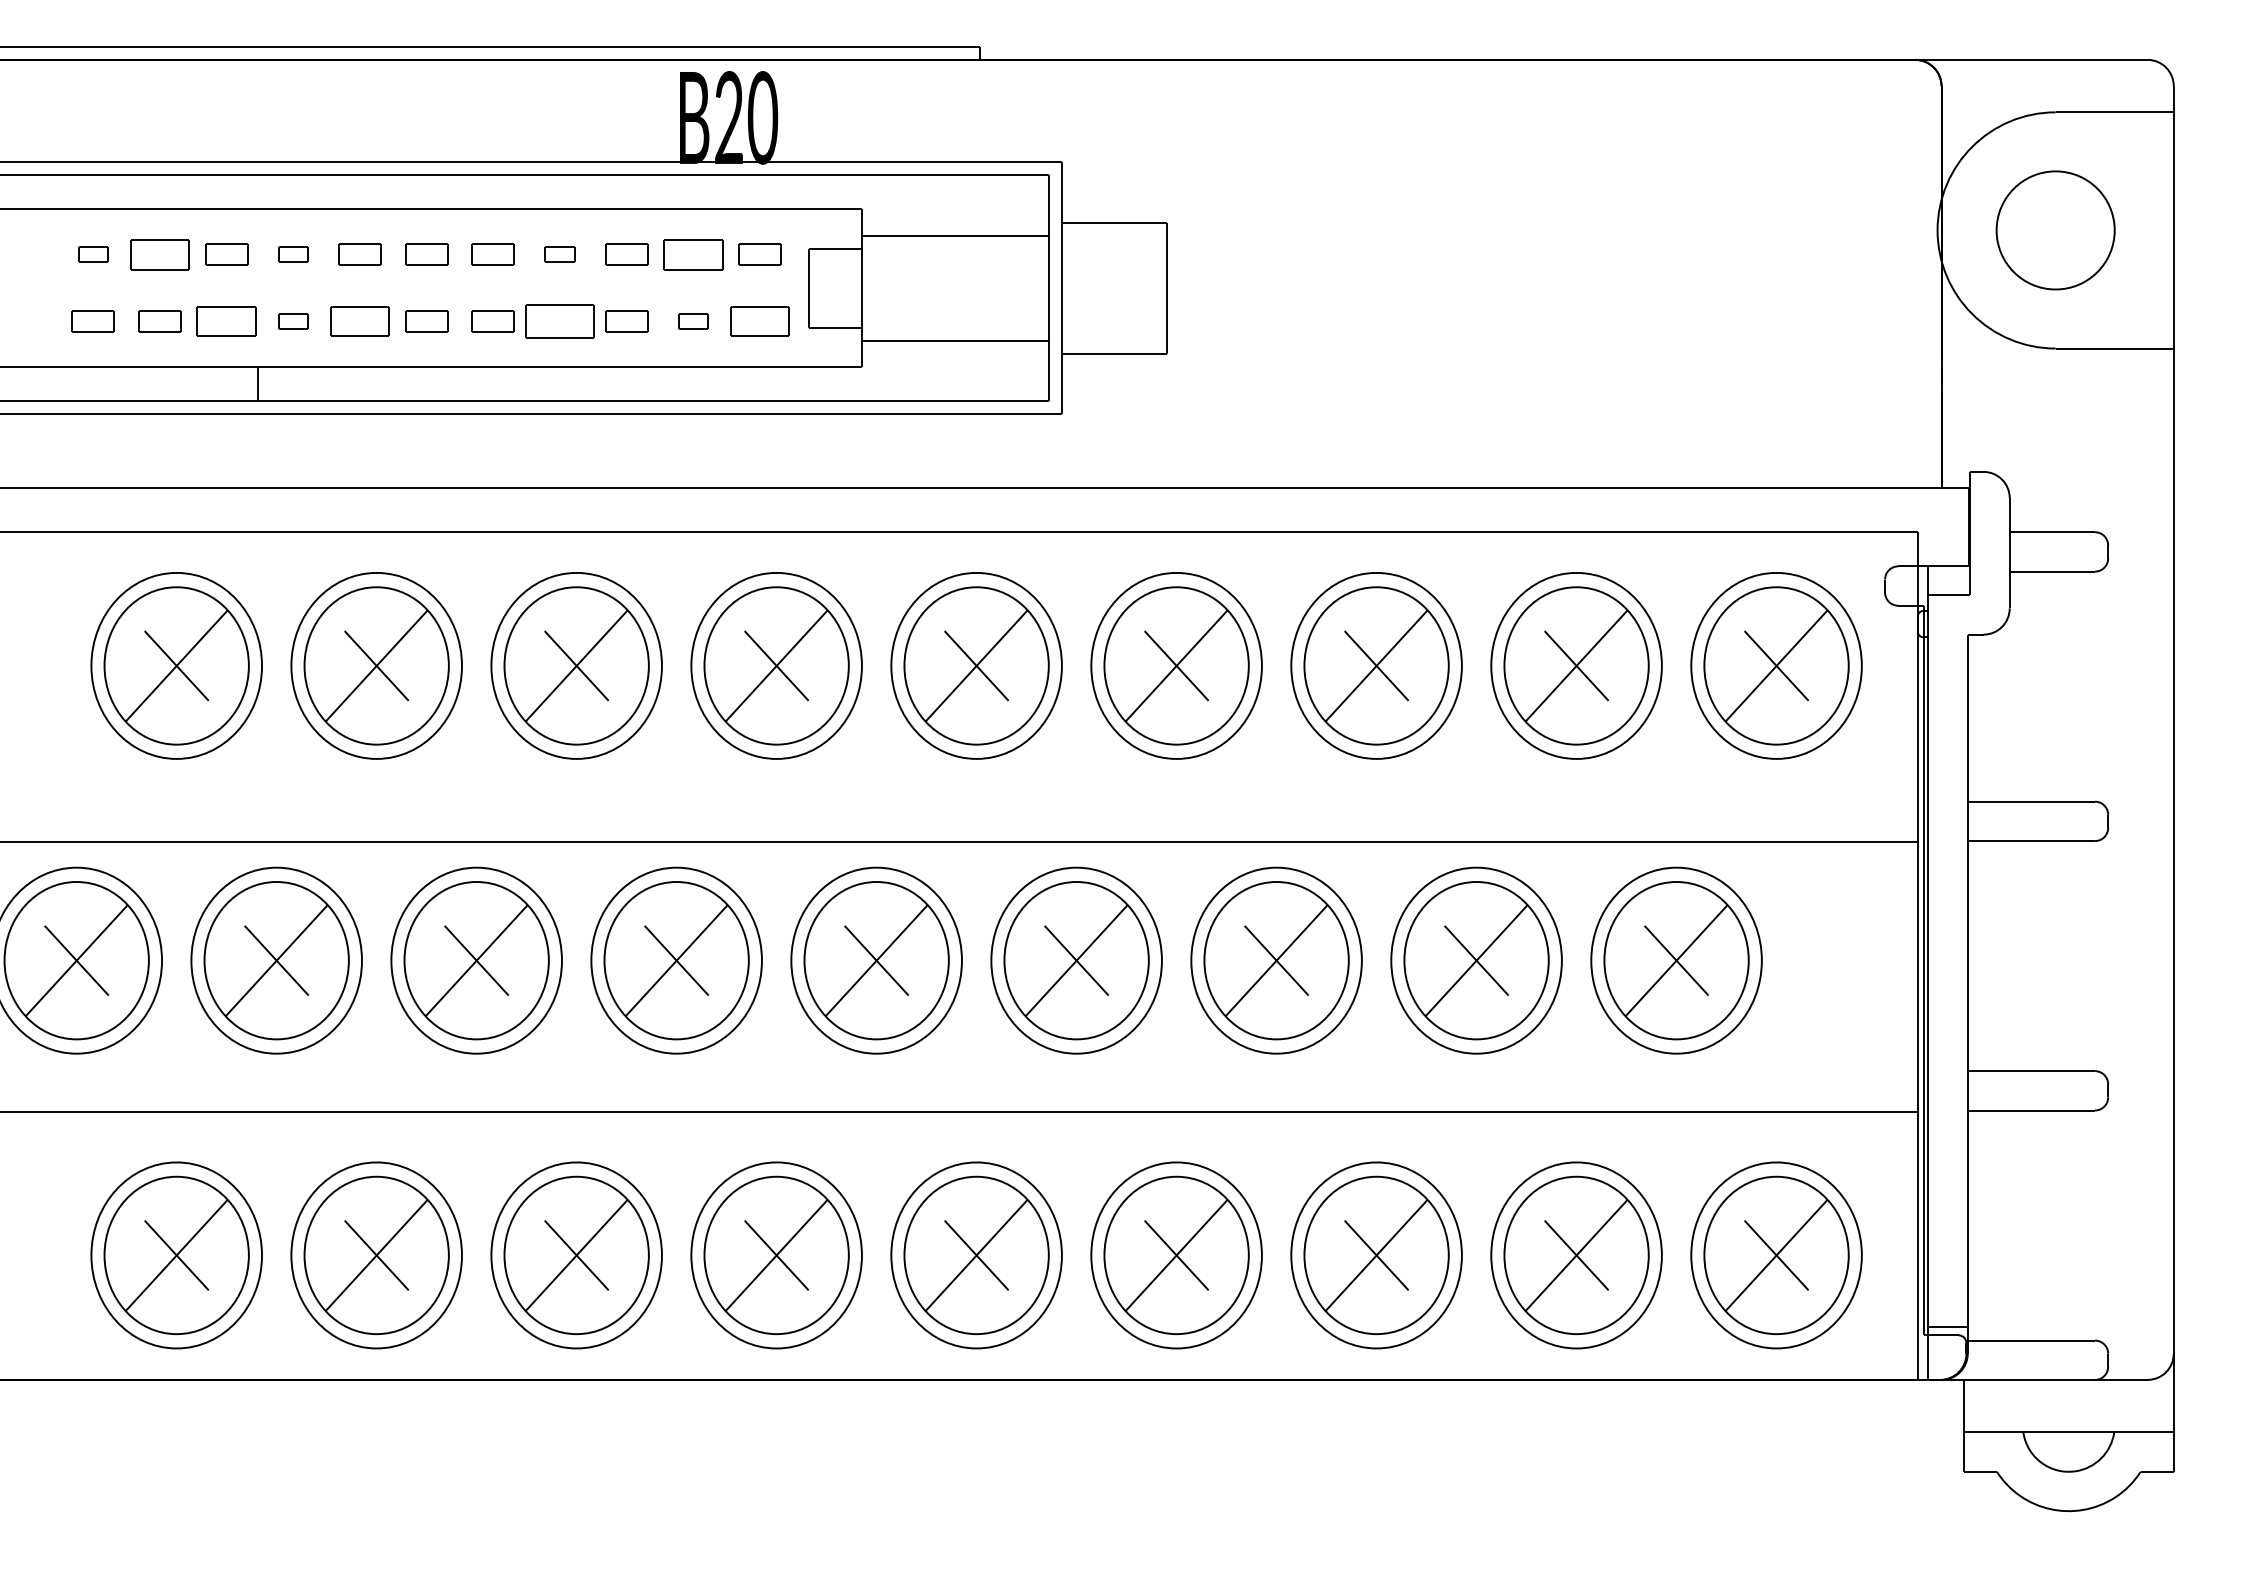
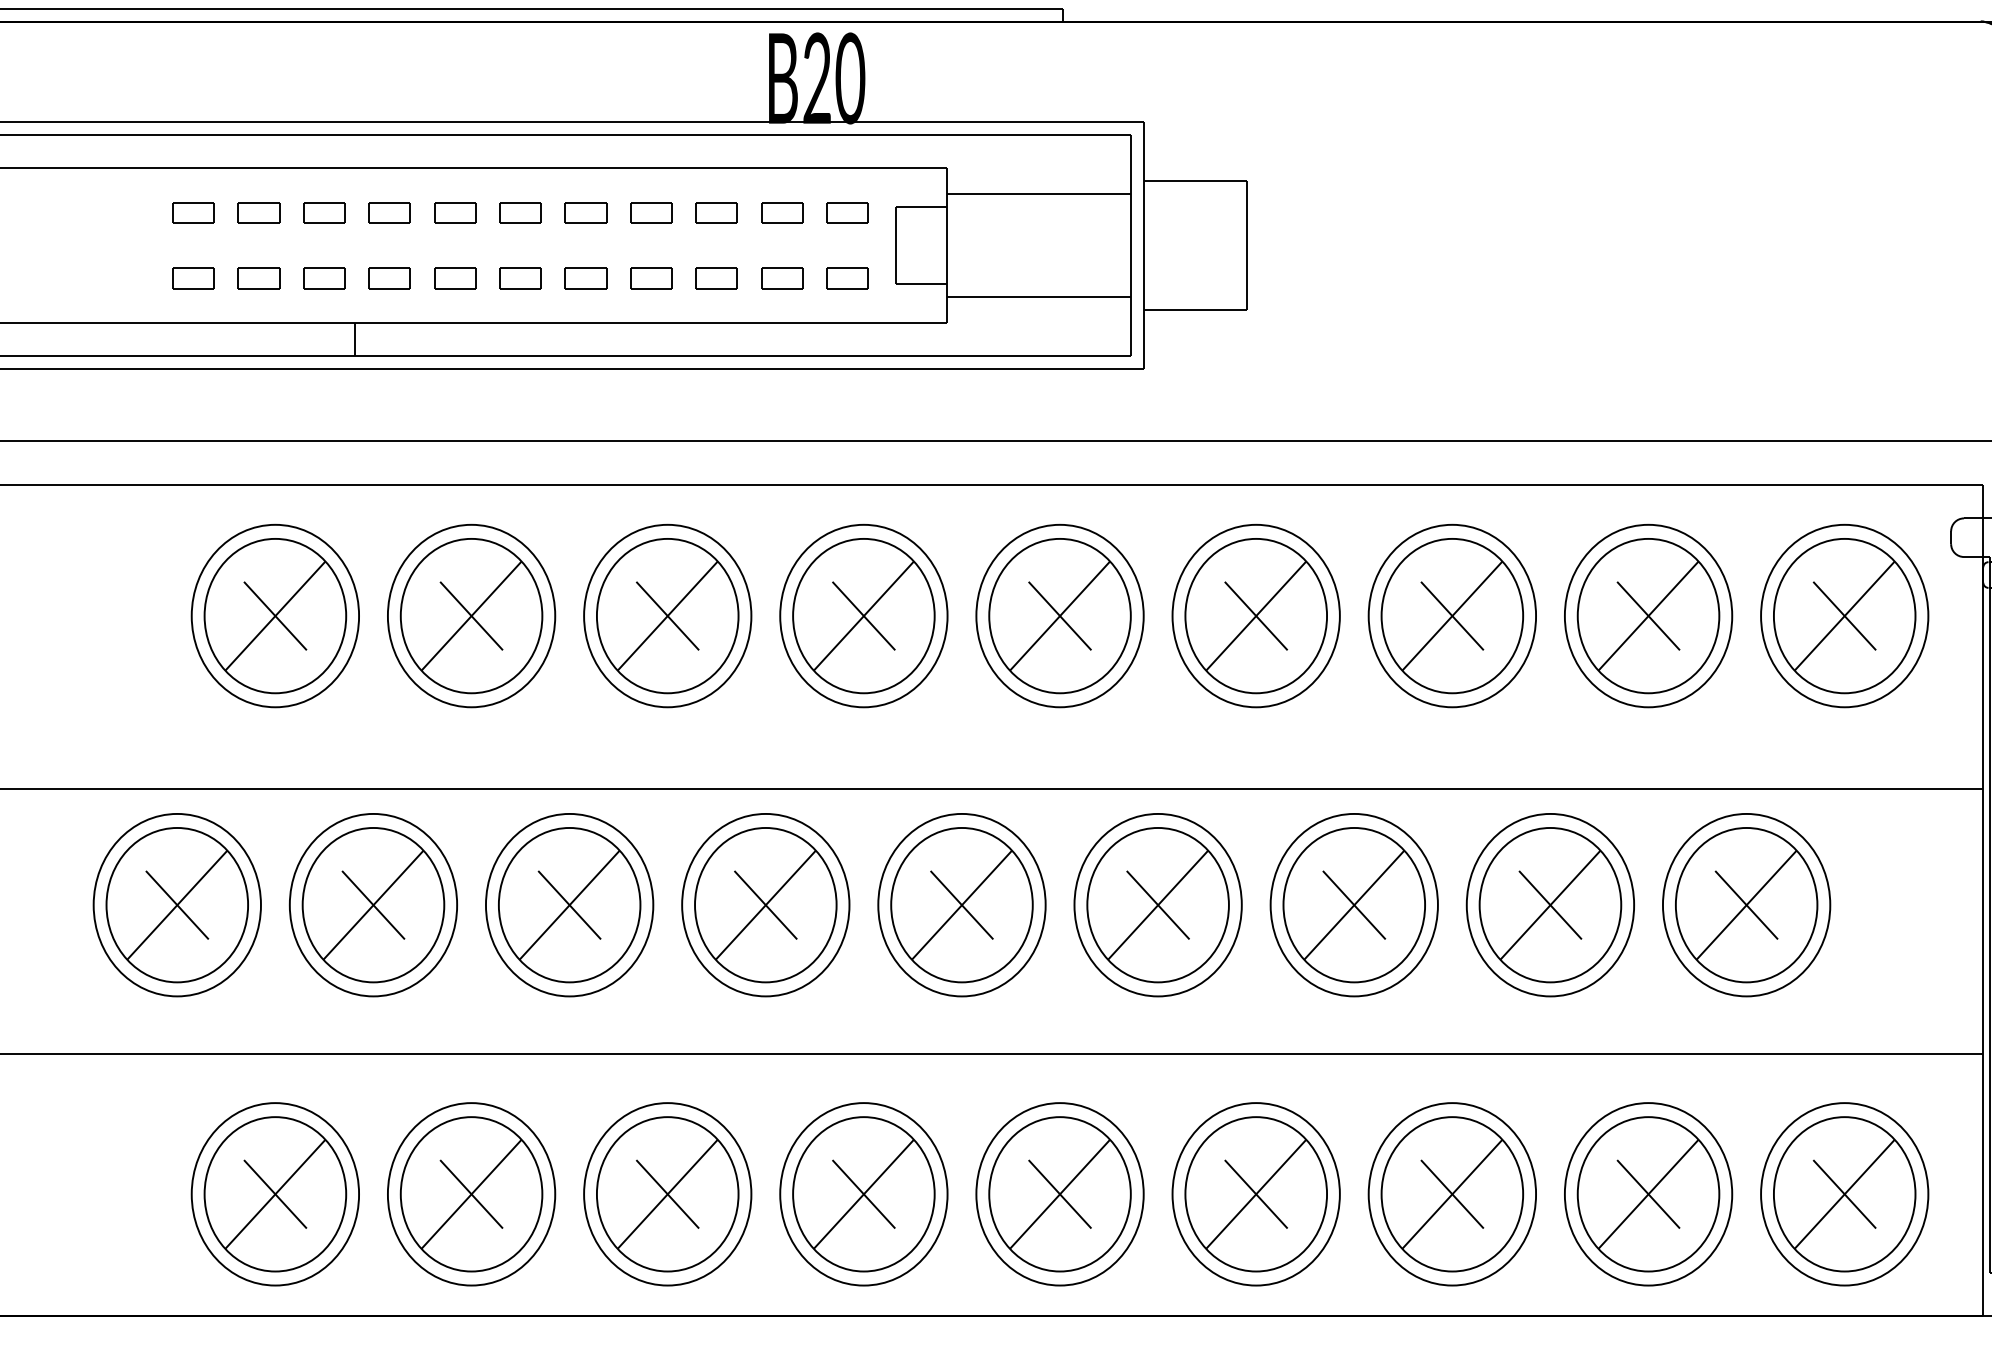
part: (92, 254) -> (192, 212), size x1.43
part: (159, 254) -> (258, 212), size x0.71
part: (292, 254) -> (388, 212), size x1.43
part: (559, 254) -> (650, 212), size x1.43
part: (692, 254) -> (781, 212), size x0.71
part: (226, 321) -> (324, 278), size x0.71
part: (292, 321) -> (388, 278), size x1.43
part: (359, 321) -> (454, 278), size x0.71
part: (559, 321) -> (650, 278), size x0.62
part: (692, 321) -> (781, 278), size x1.43
part: (759, 321) -> (847, 278), size x0.71

